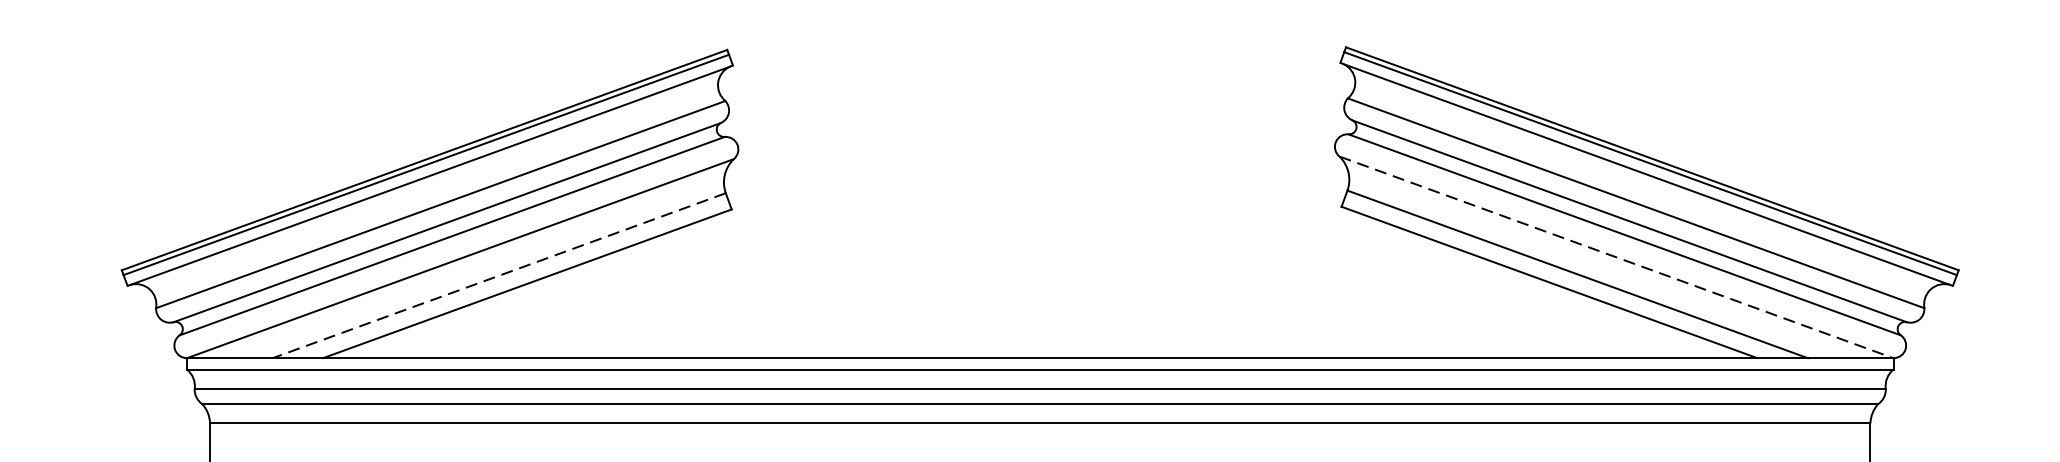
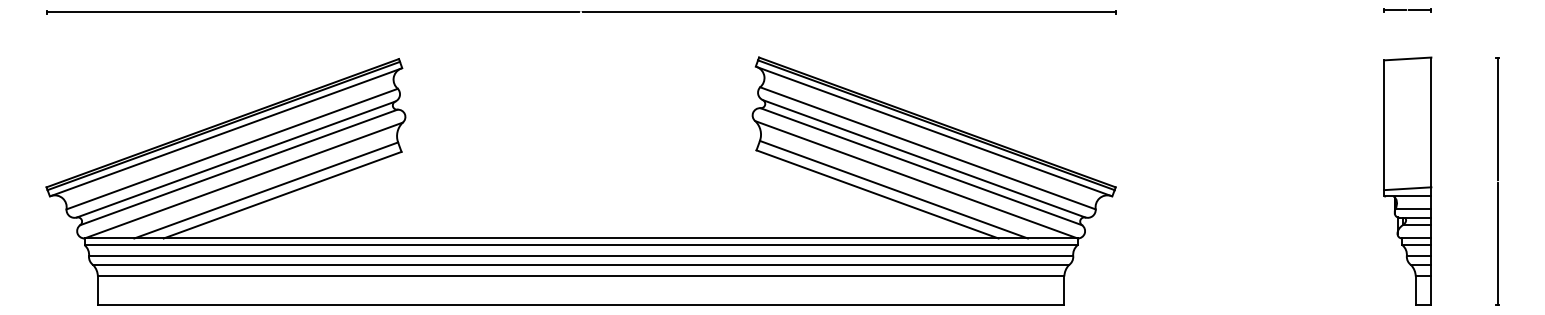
line: (1616, 256) -> (916, 179), dashed -> solid
line: (497, 275) -> (265, 190), dashed -> solid

